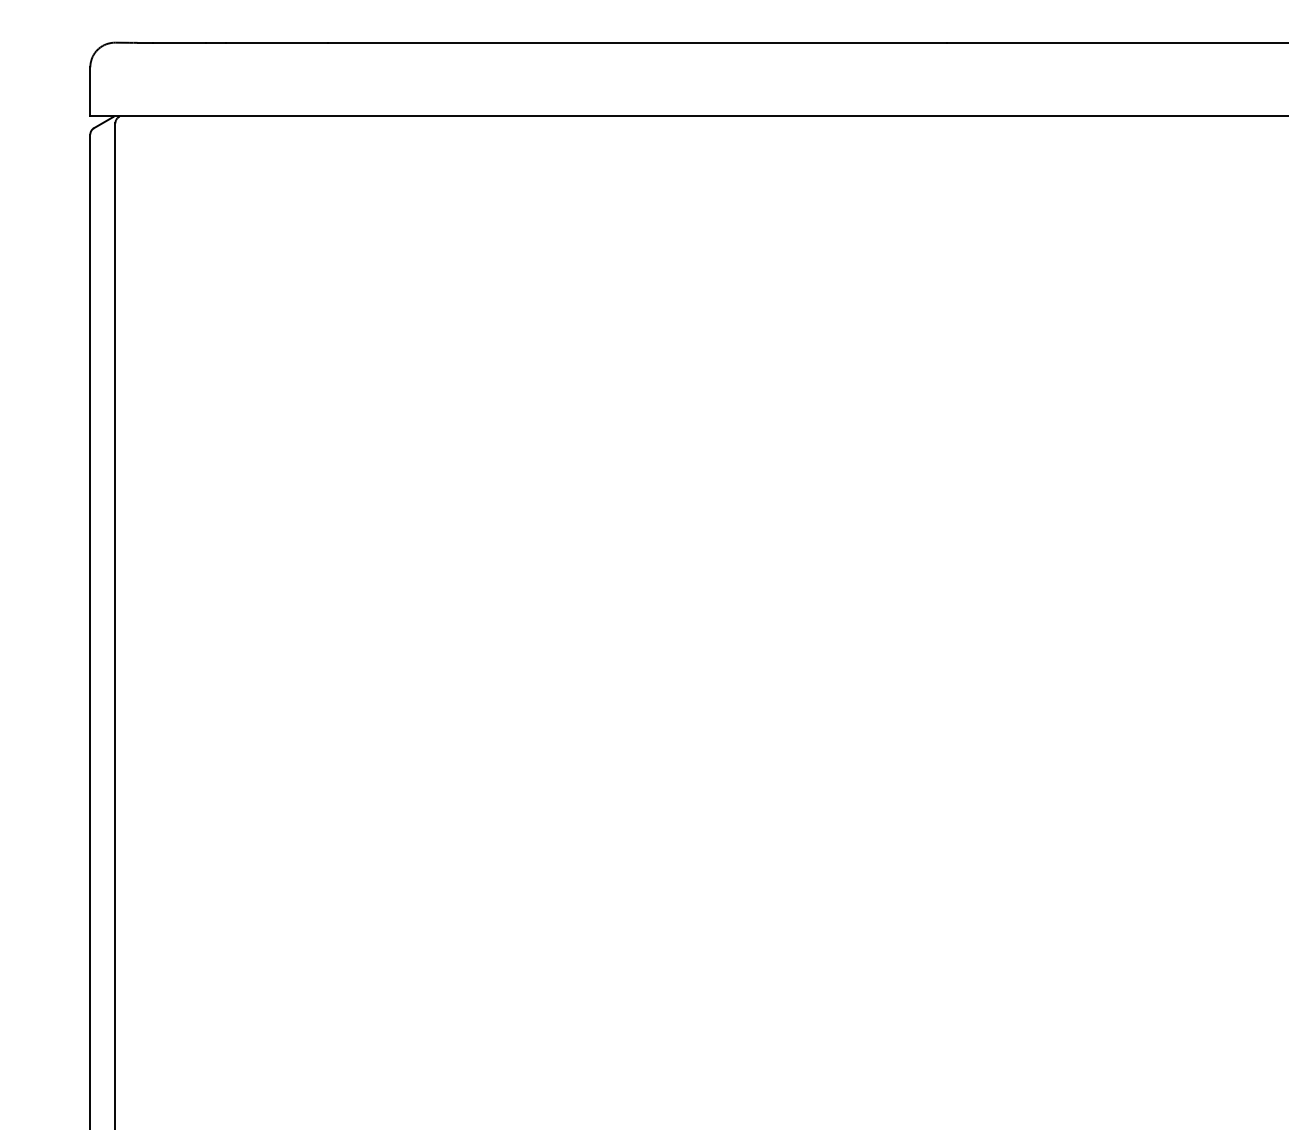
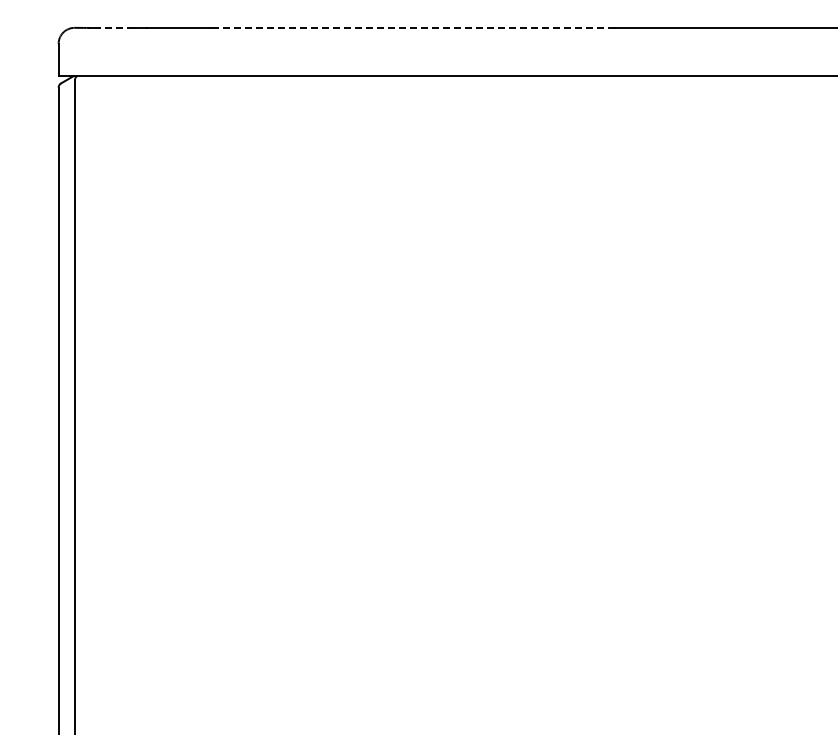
line: (177, 42) -> (115, 27), solid -> dashed
line: (636, 42) -> (413, 27), solid -> dashed

